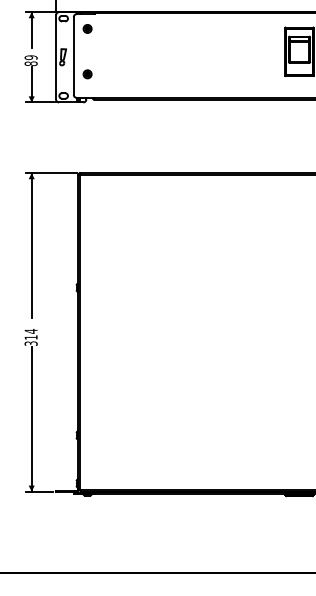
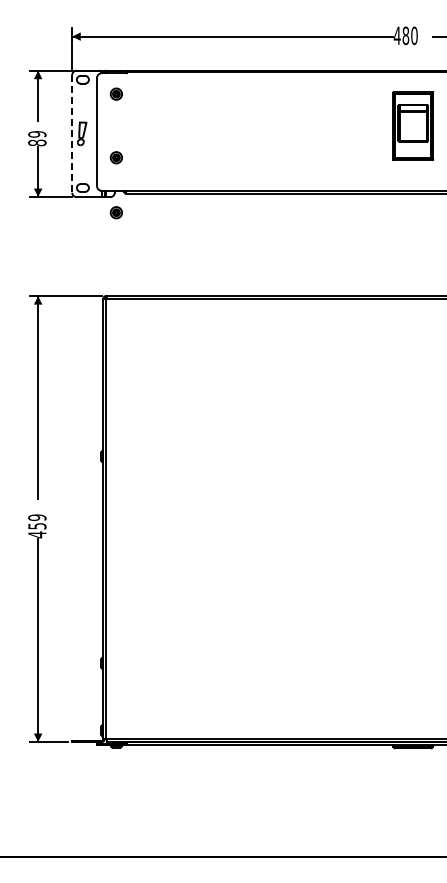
line: (56, 57) -> (72, 133), solid -> dashed
part: (86, 113) -> (115, 212), added
text: (31, 337) -> (37, 526), 314 -> 459

